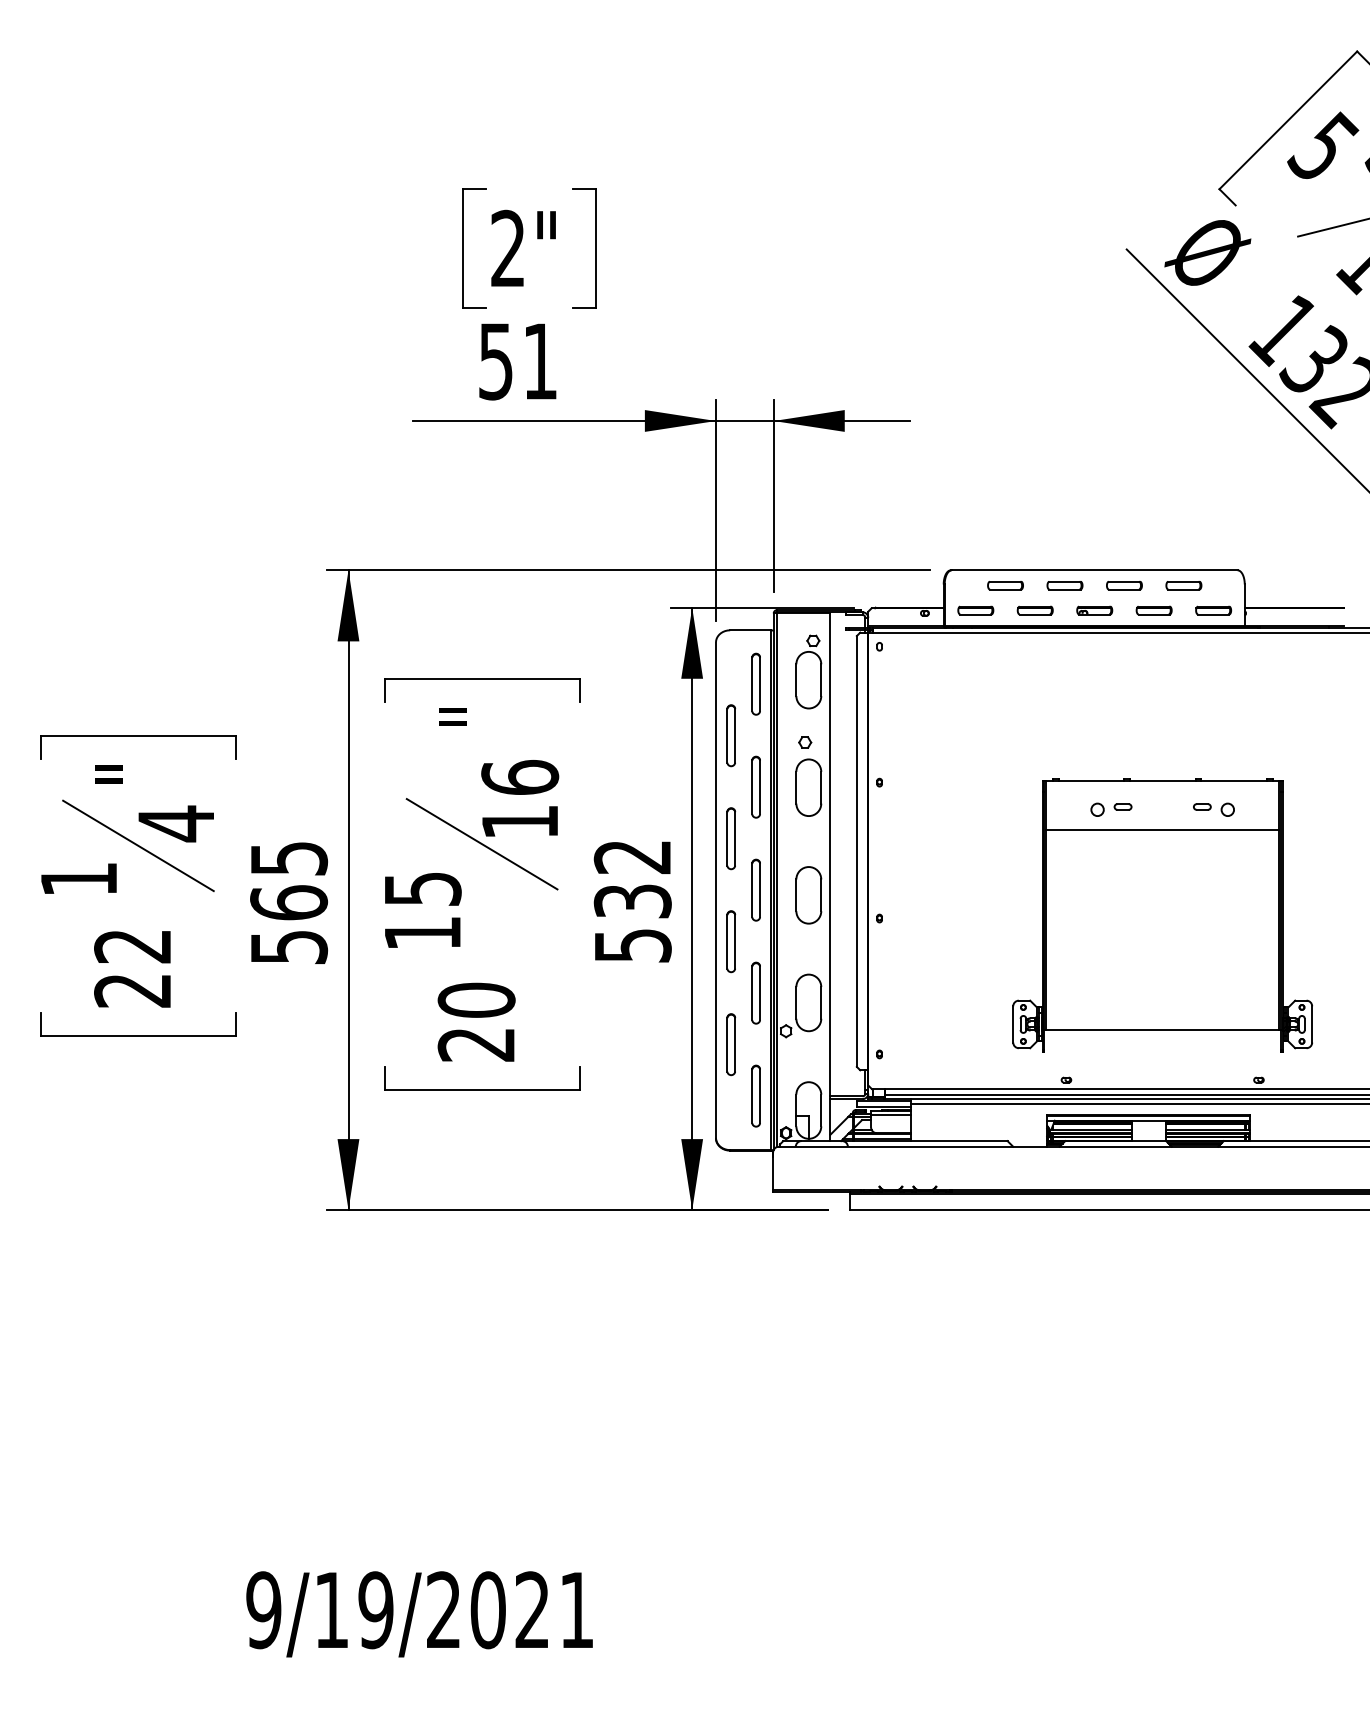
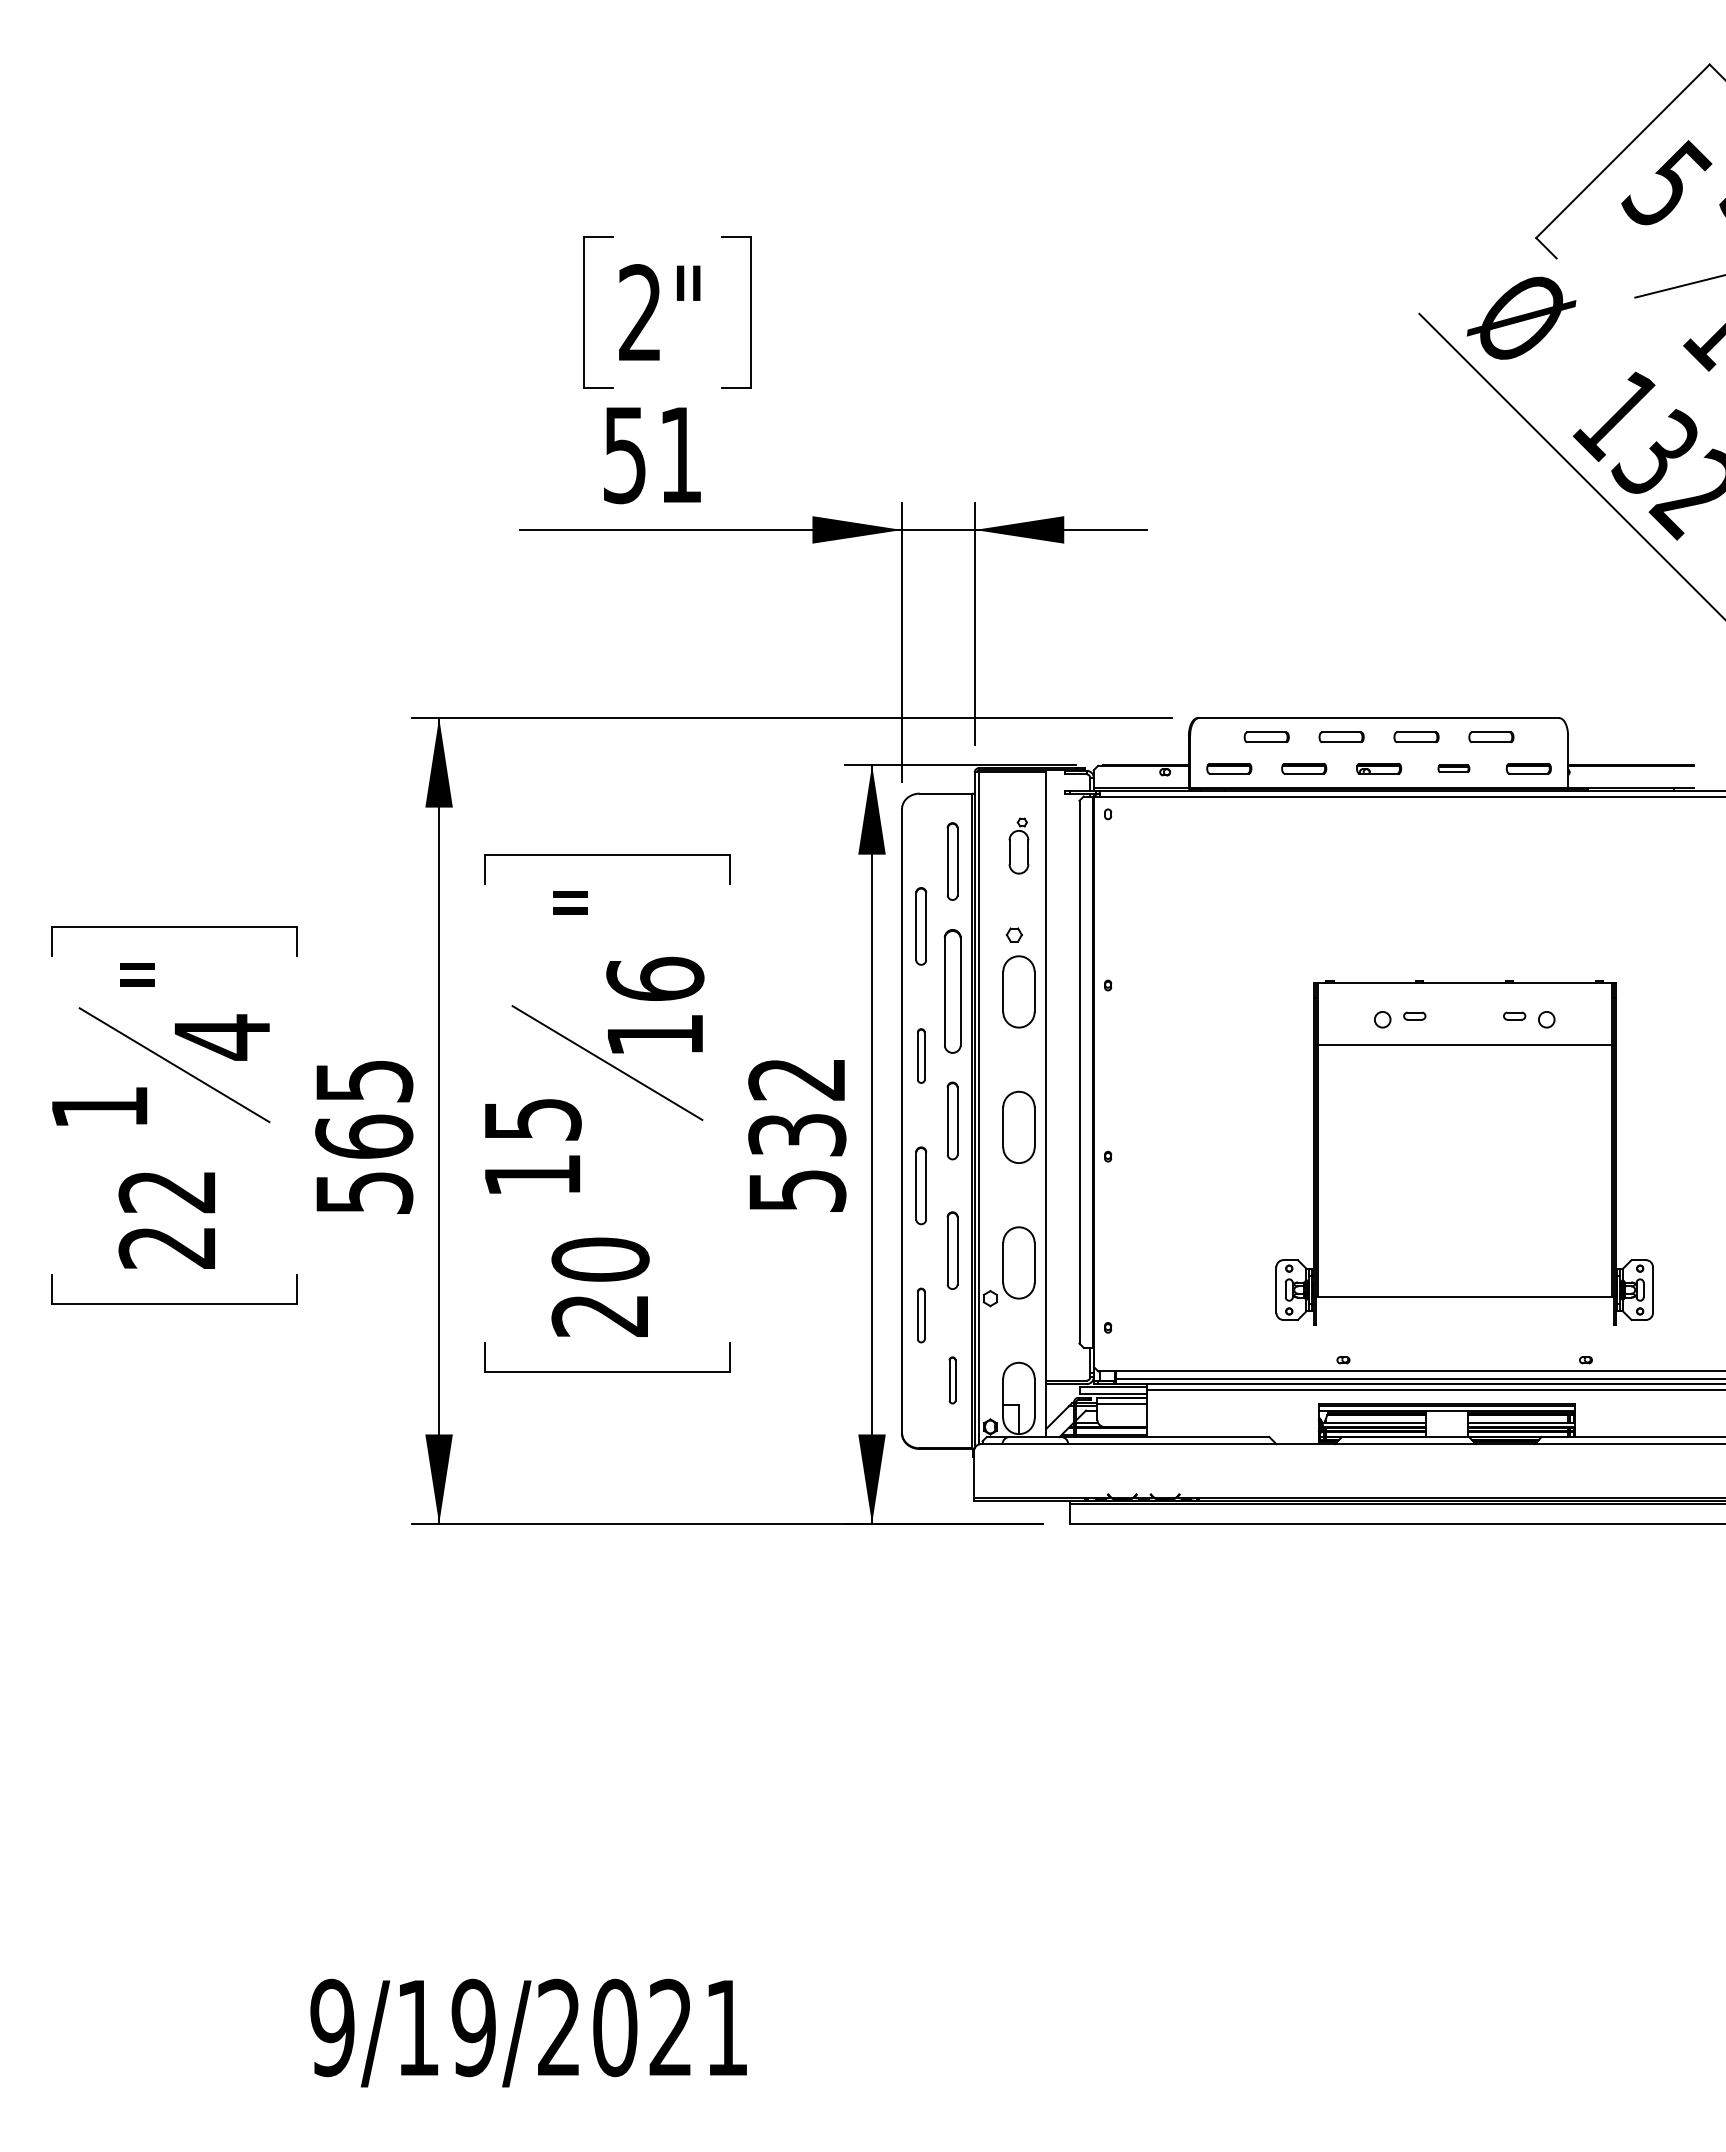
part: (1153, 610) -> (1453, 768), size x0.7
part: (808, 671) -> (1018, 845), size x0.6
part: (756, 786) -> (952, 990), size x1.6
part: (731, 838) -> (921, 1055), size x0.7
part: (731, 1044) -> (921, 1315), size x0.7
part: (756, 1096) -> (952, 1380), size x0.6

